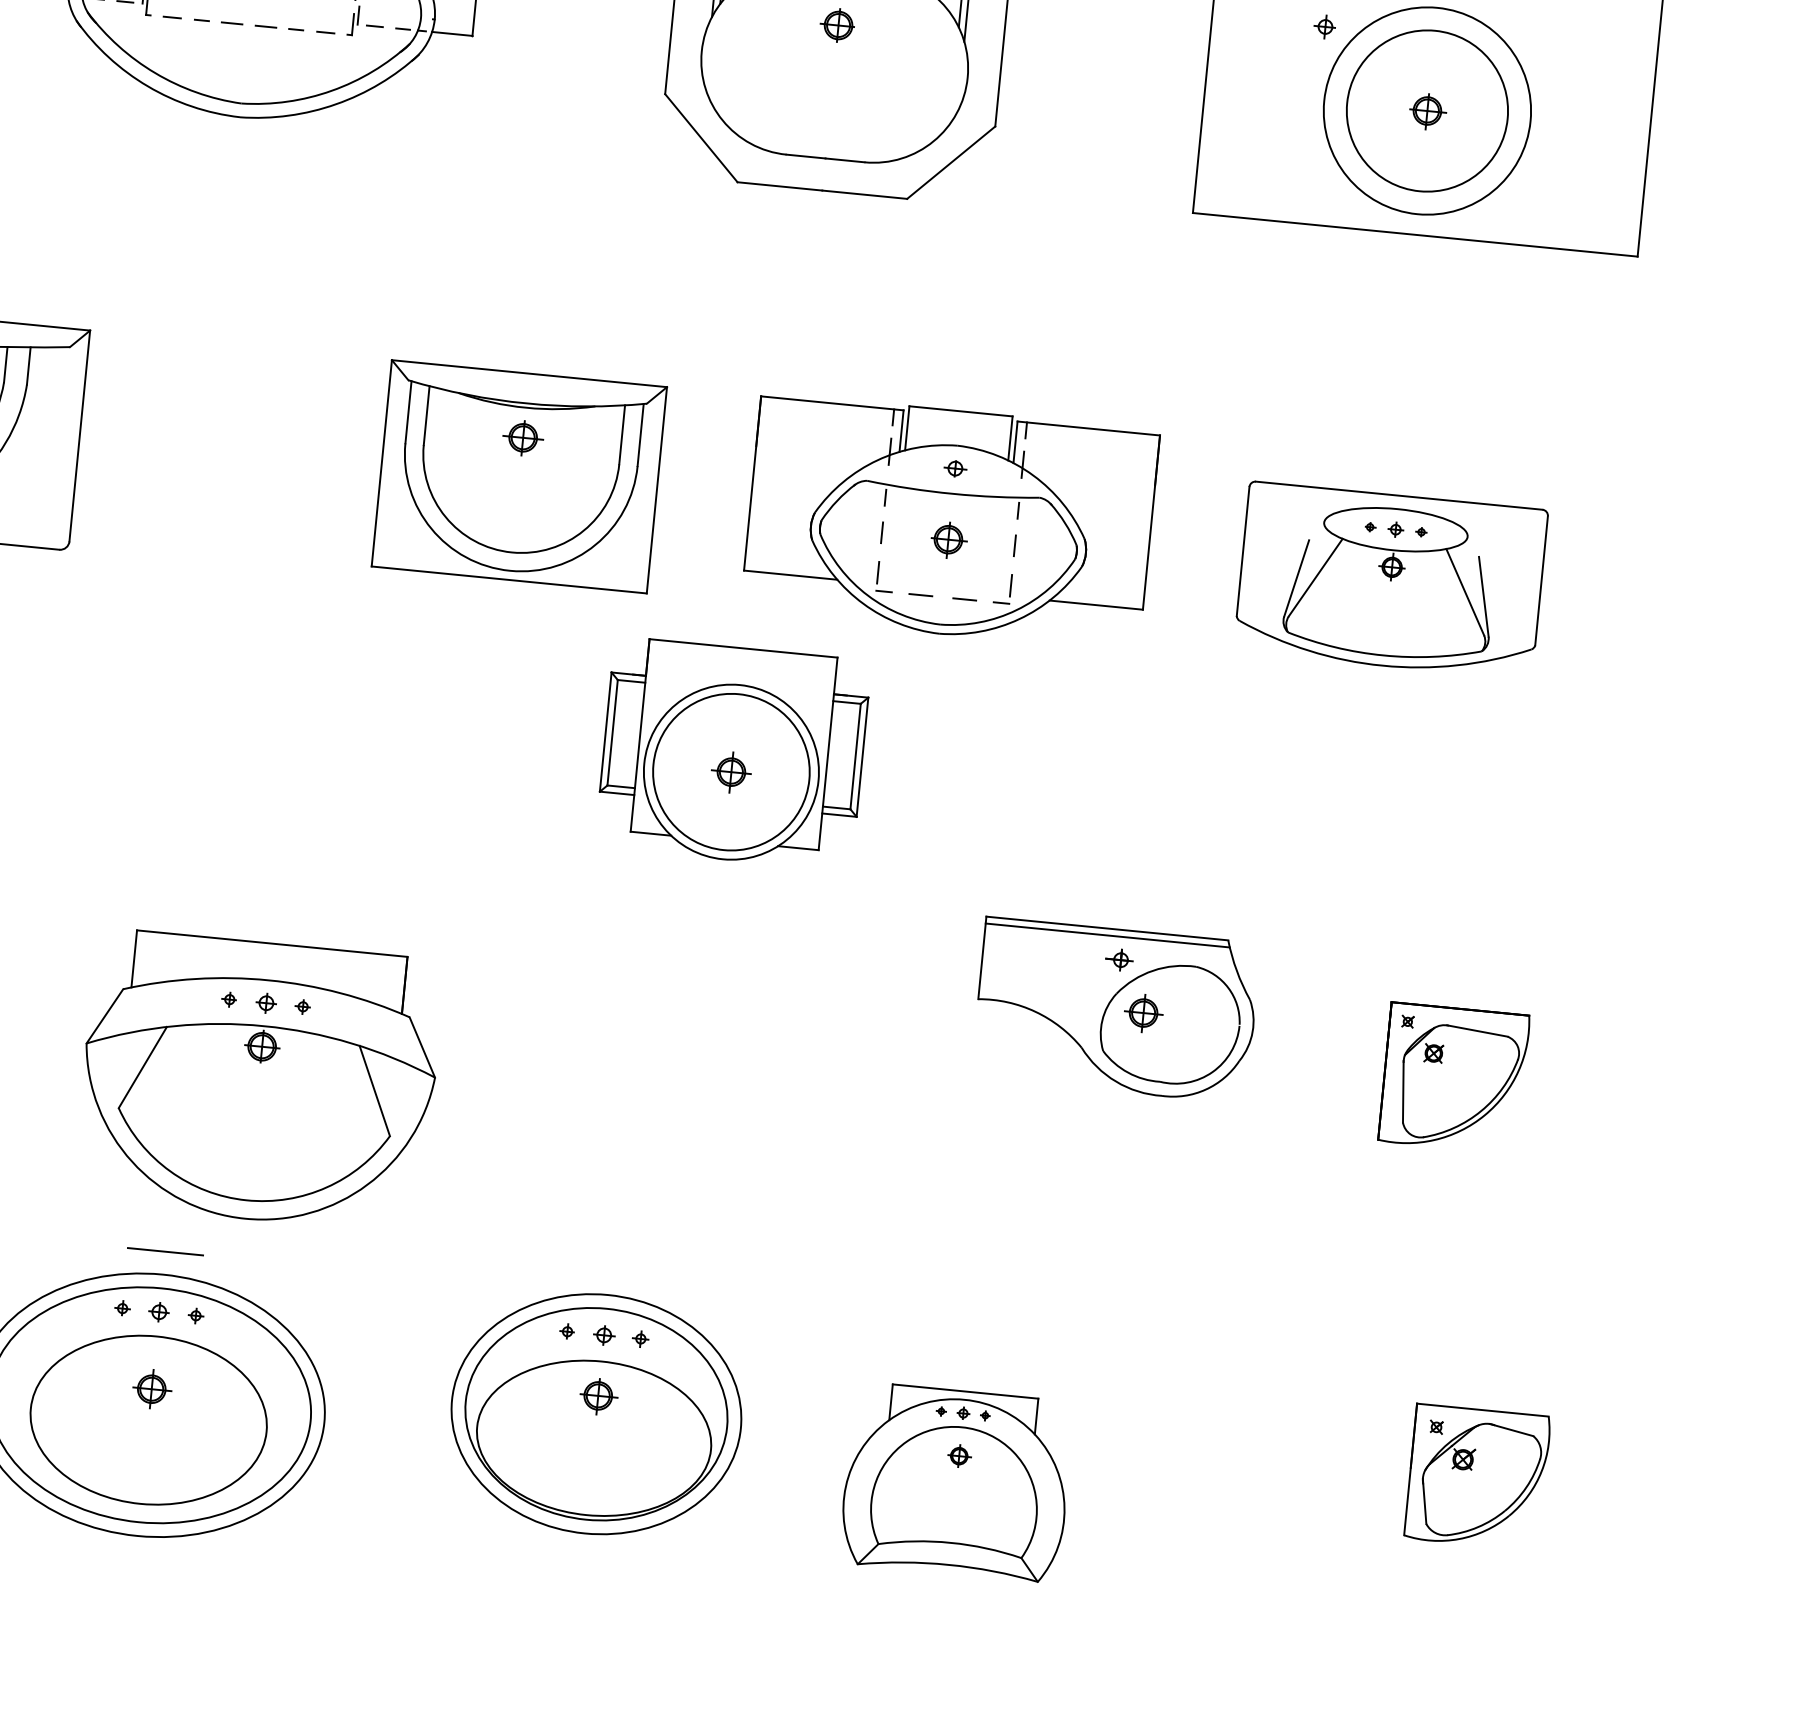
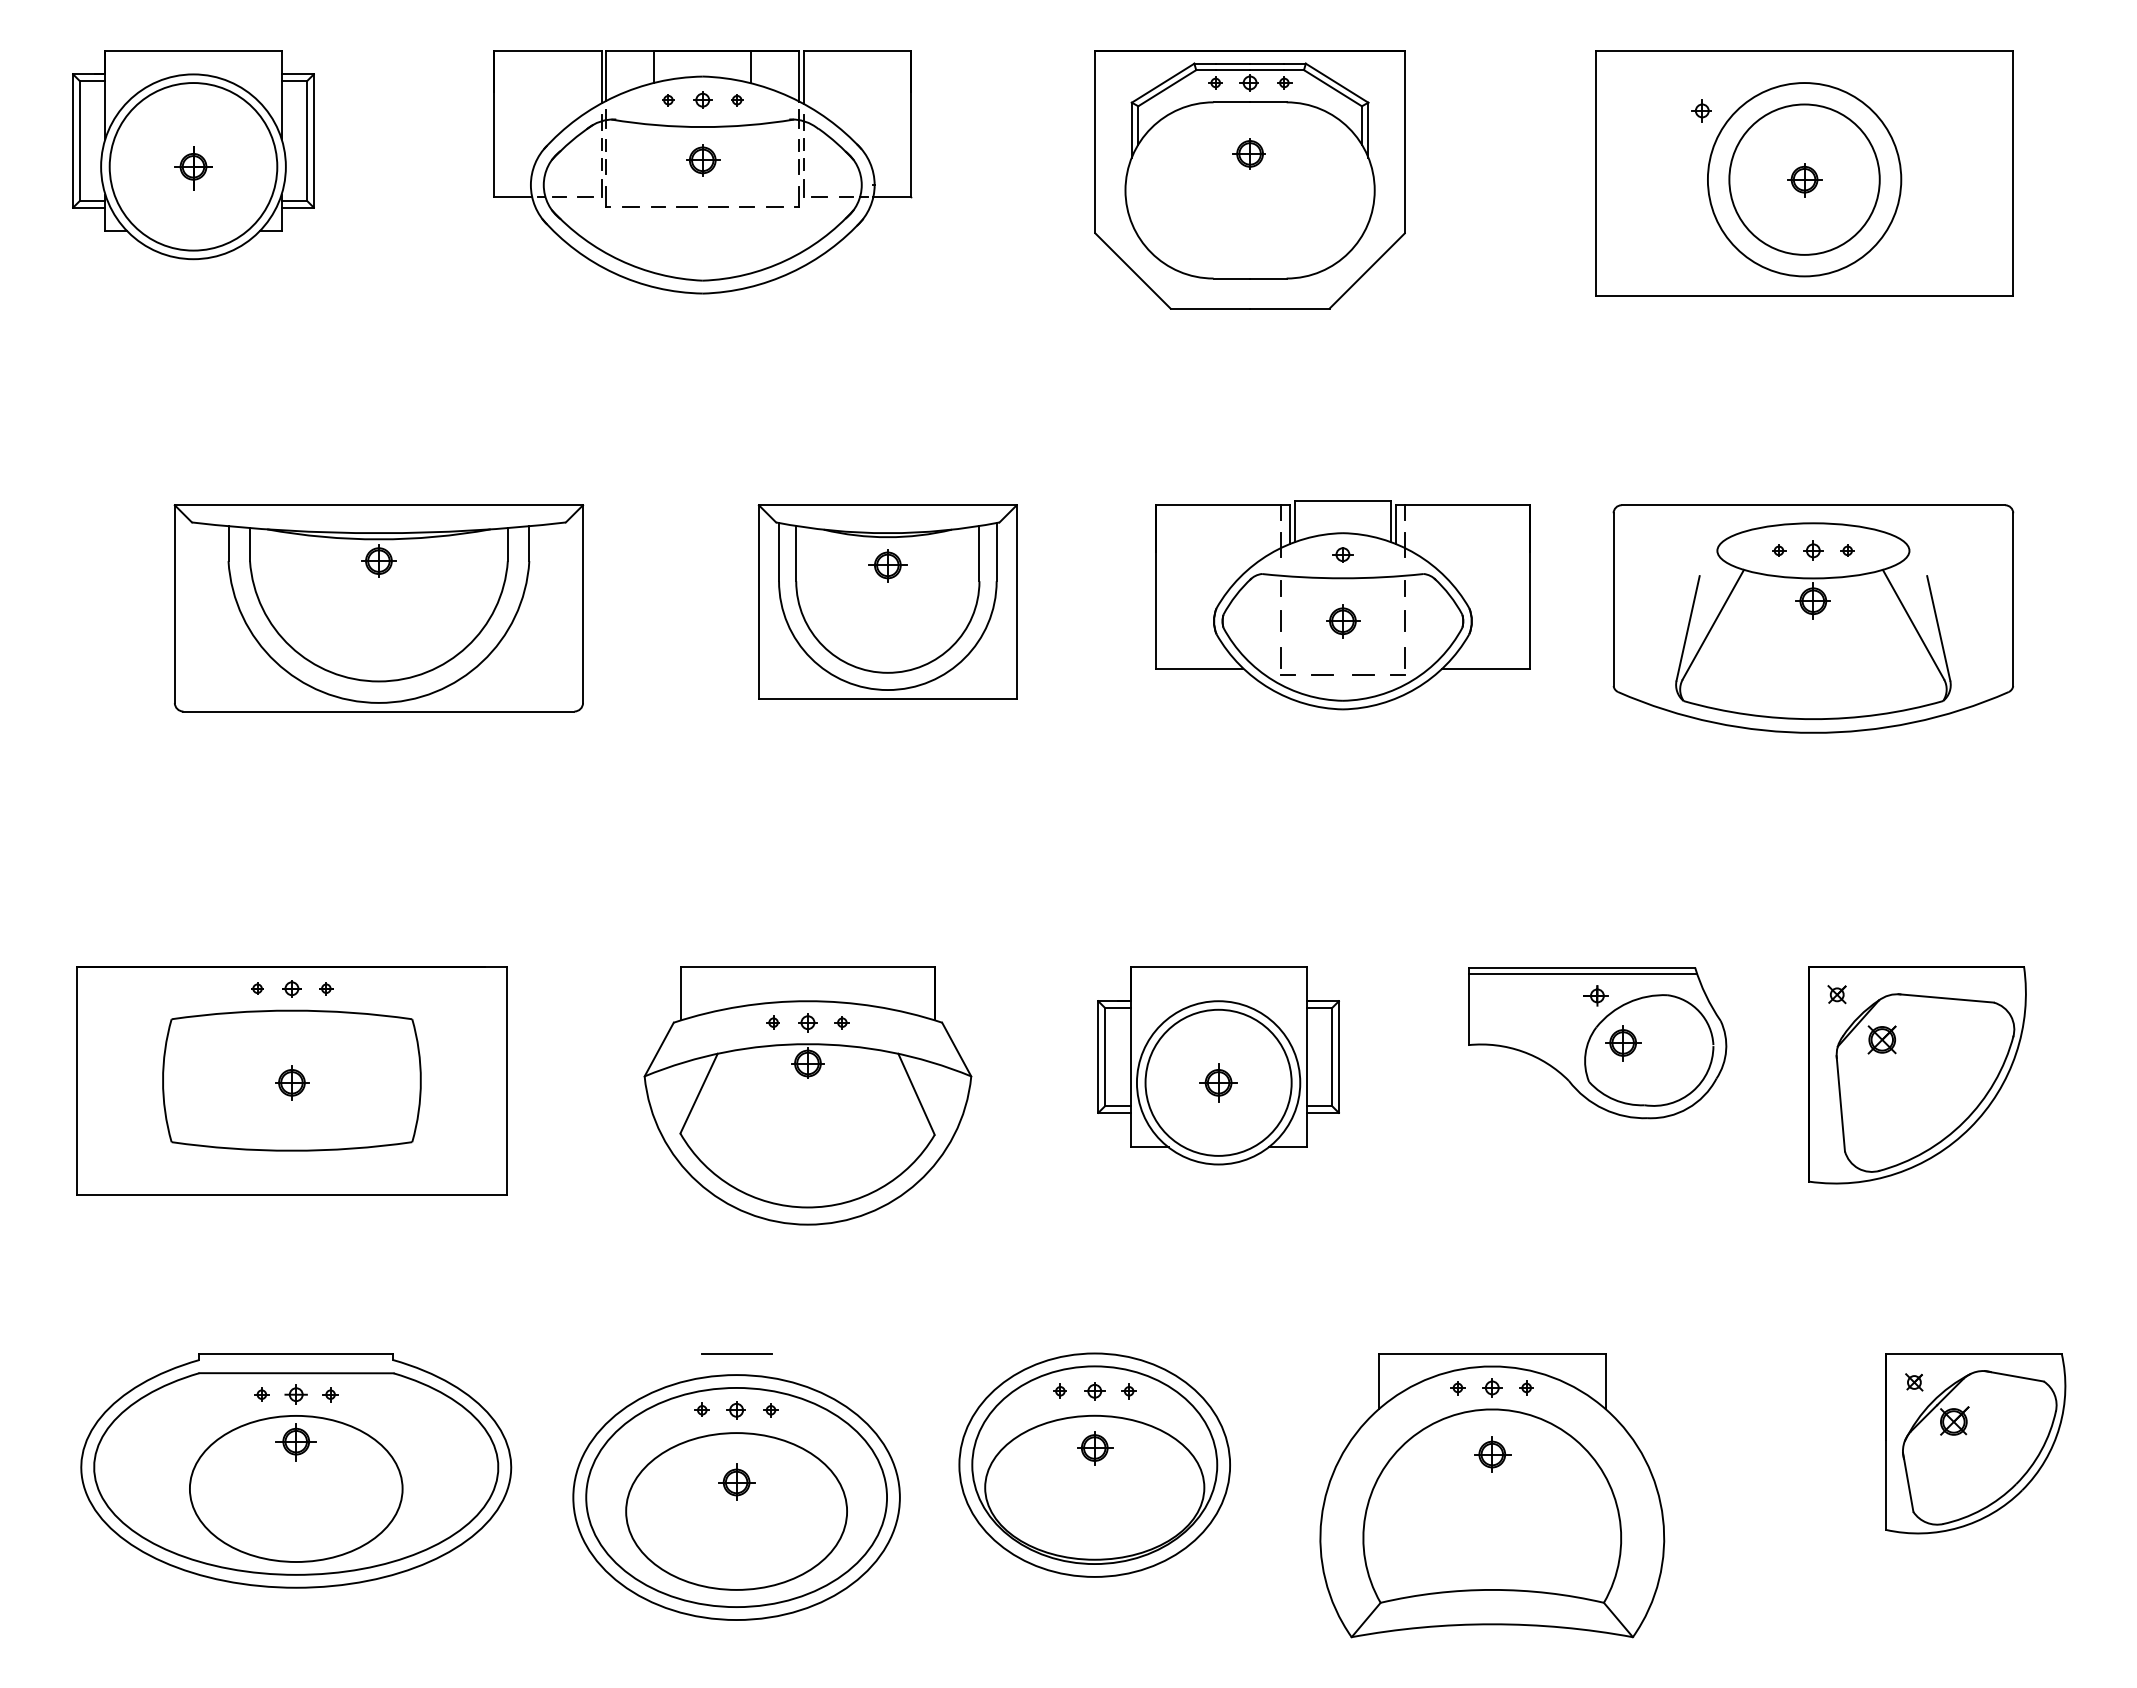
part: (519, 476) -> (887, 601), moved
part: (949, 522) -> (1342, 605), moved
part: (1391, 580) -> (1813, 618), size x1.43
part: (733, 753) -> (1218, 1065), moved
part: (1454, 1078) -> (1917, 1075), size x1.67
part: (258, 1080) -> (807, 1095), moved
part: (596, 1413) -> (1094, 1464), moved
part: (1477, 1477) -> (1975, 1443), size x1.43
part: (956, 1482) -> (1492, 1495), size x1.67

